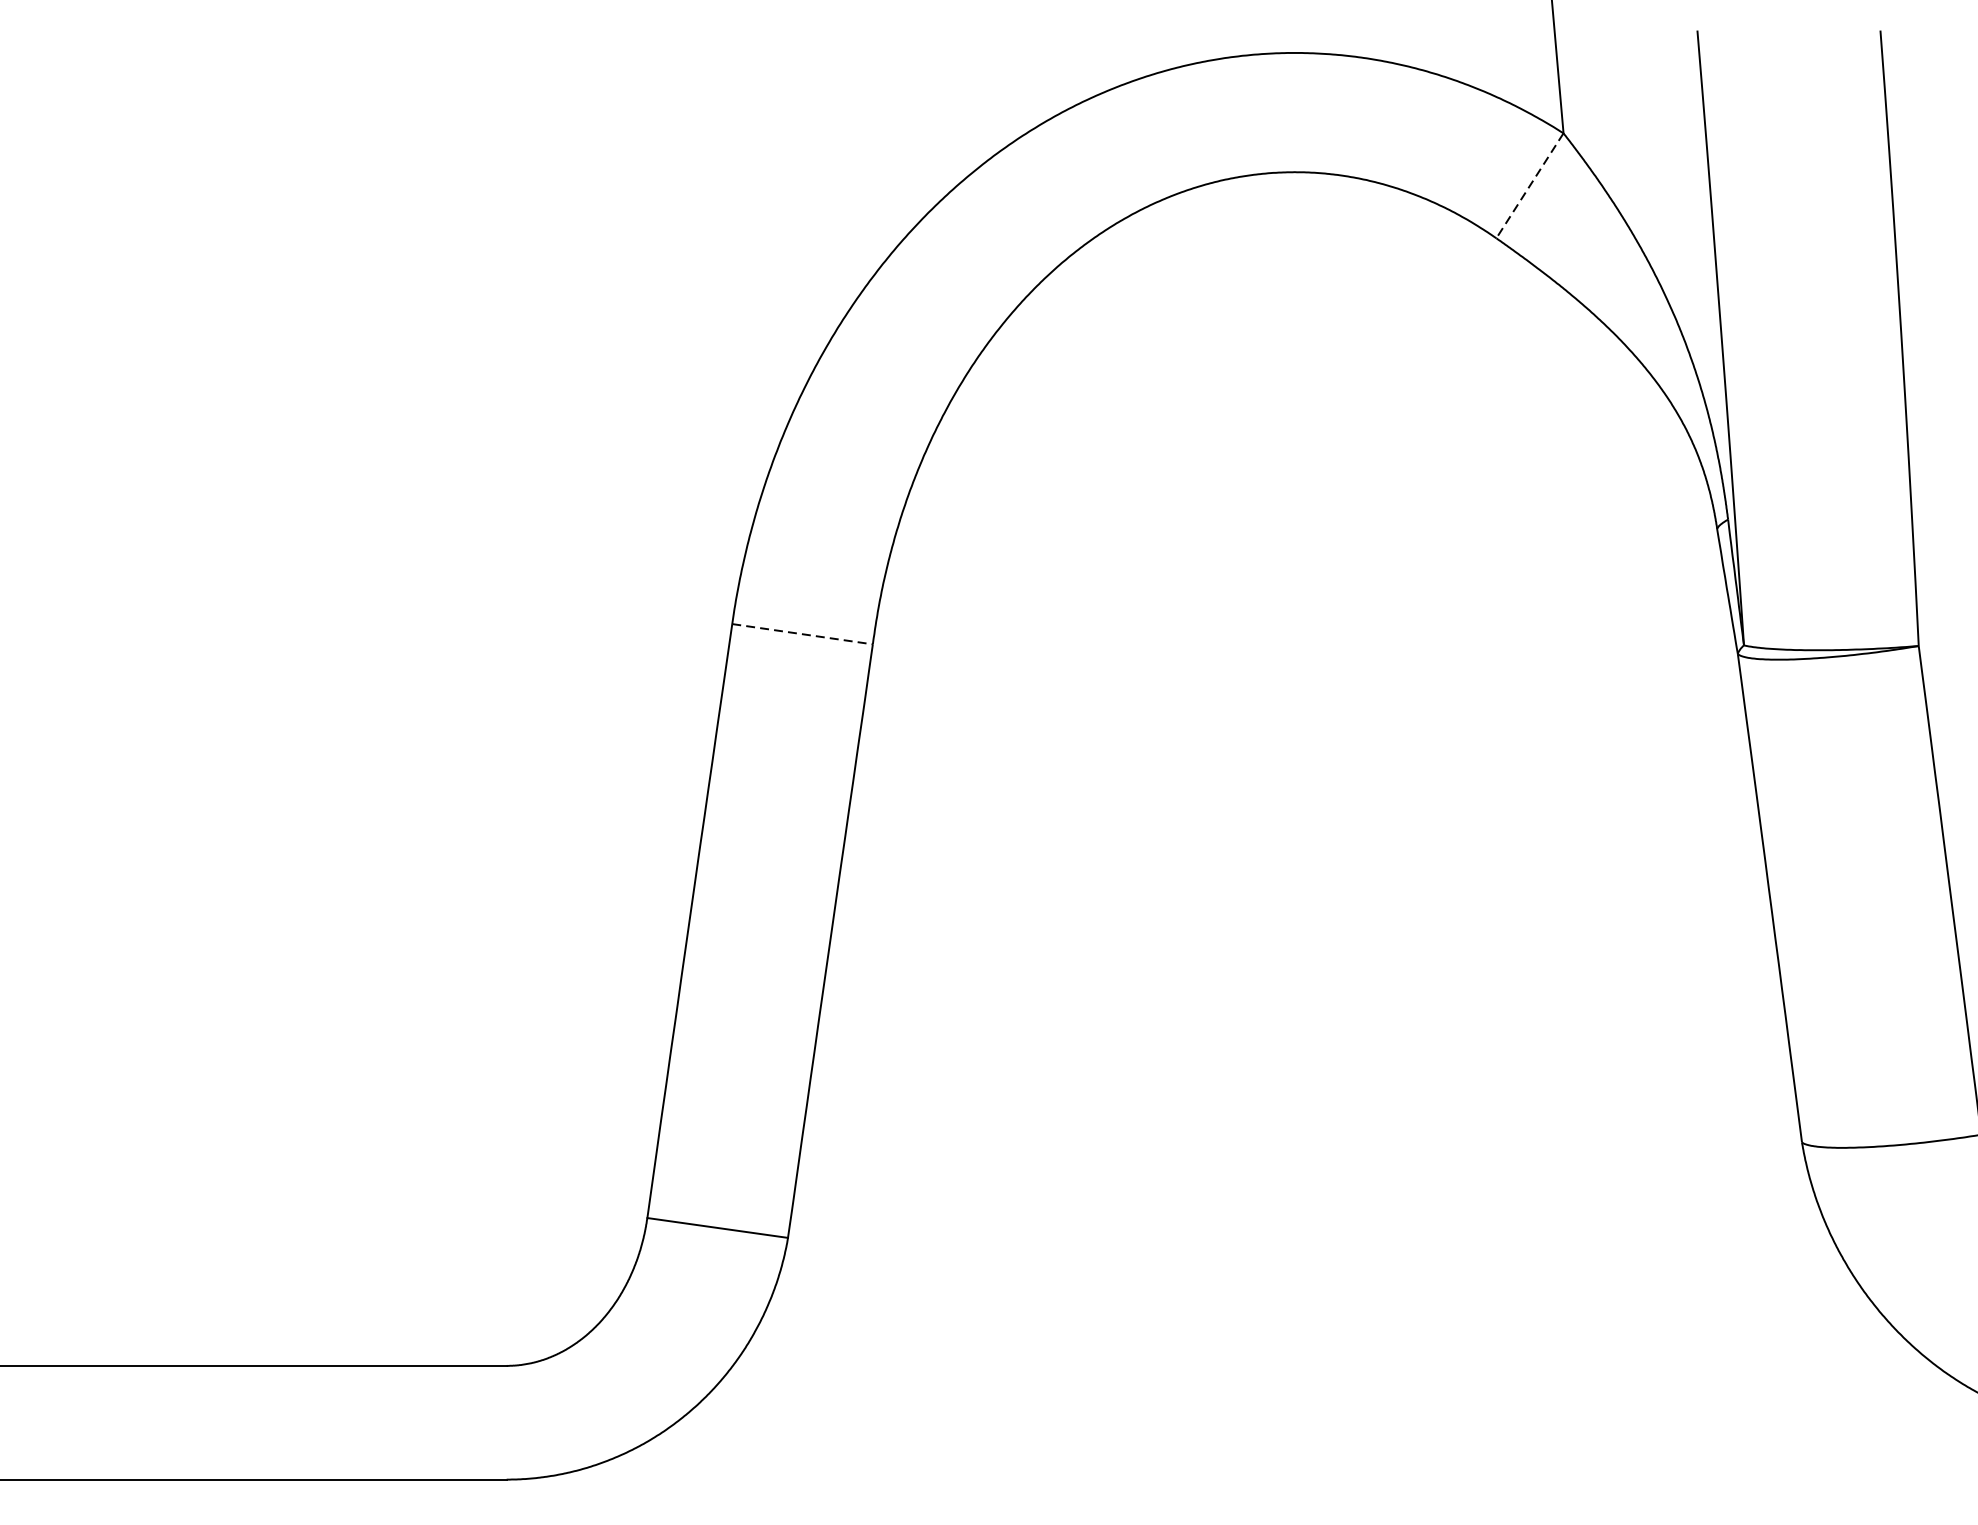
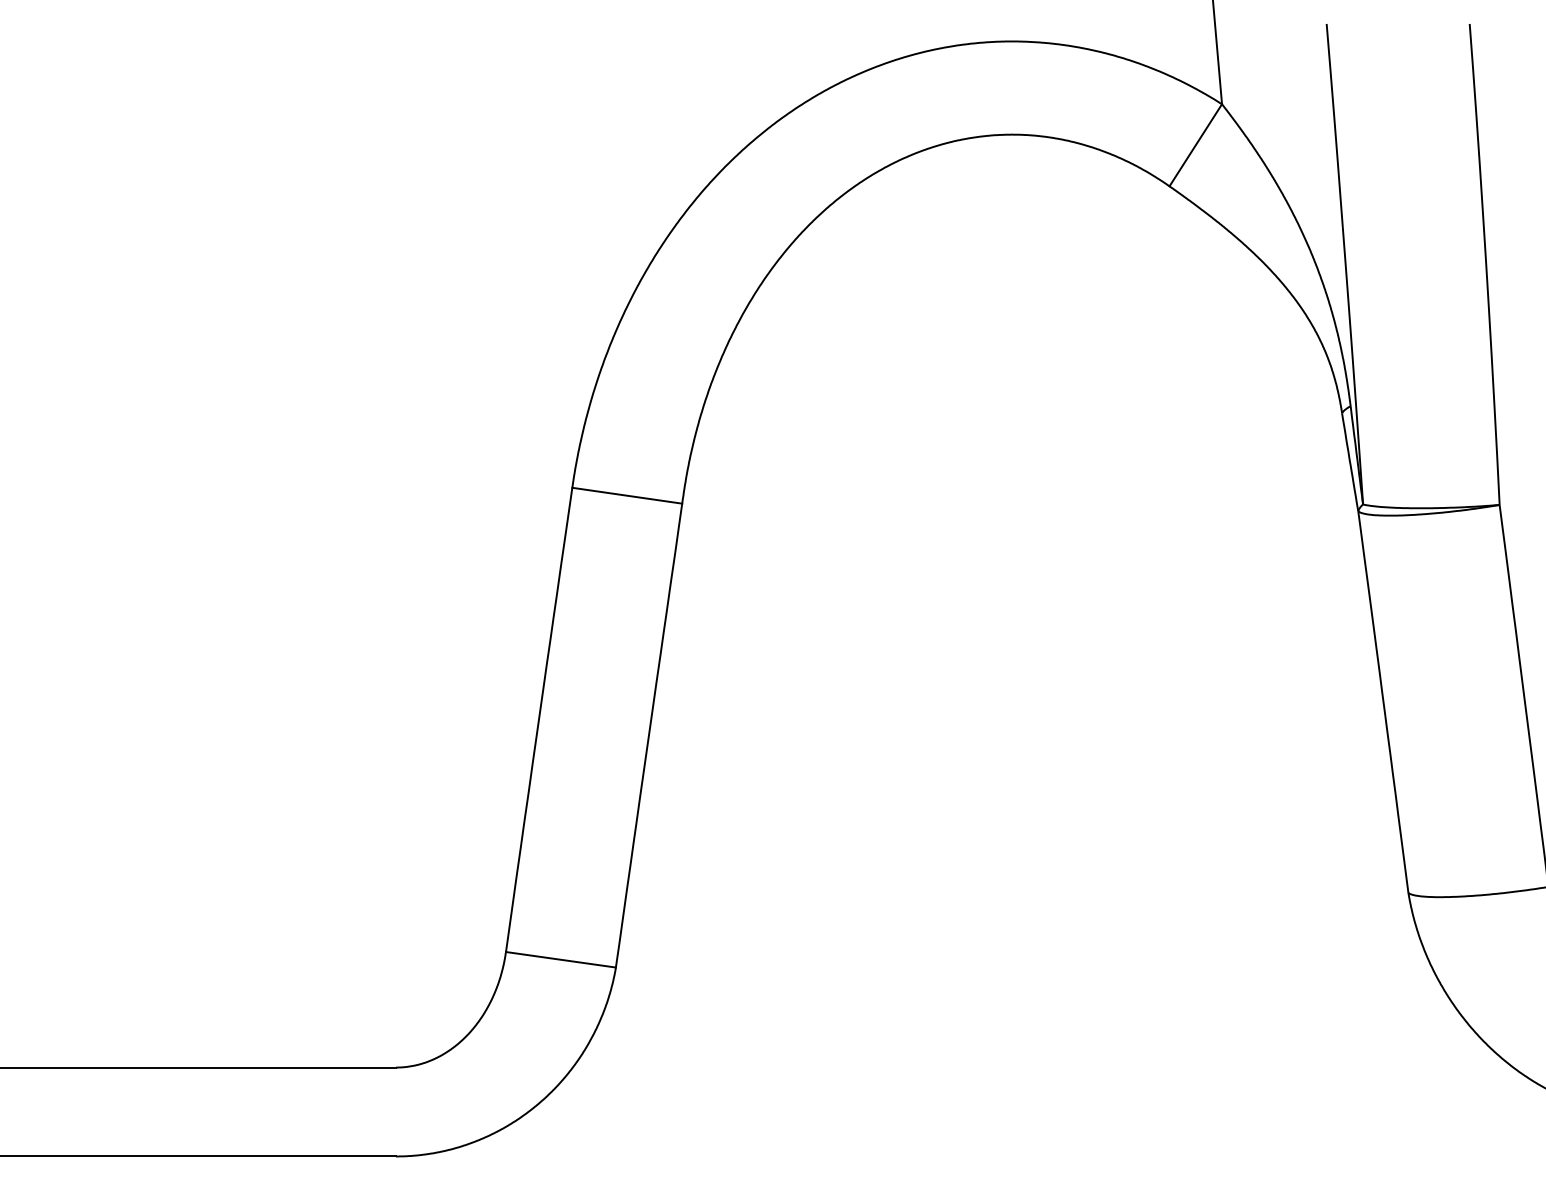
line: (1529, 186) -> (1195, 145), dashed -> solid
line: (802, 633) -> (627, 495), dashed -> solid

